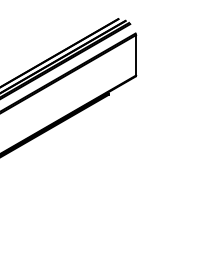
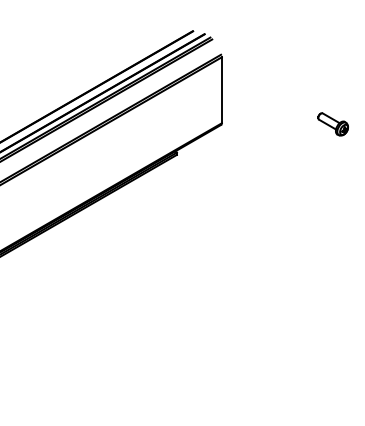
part: (204, 75) -> (333, 123), added

